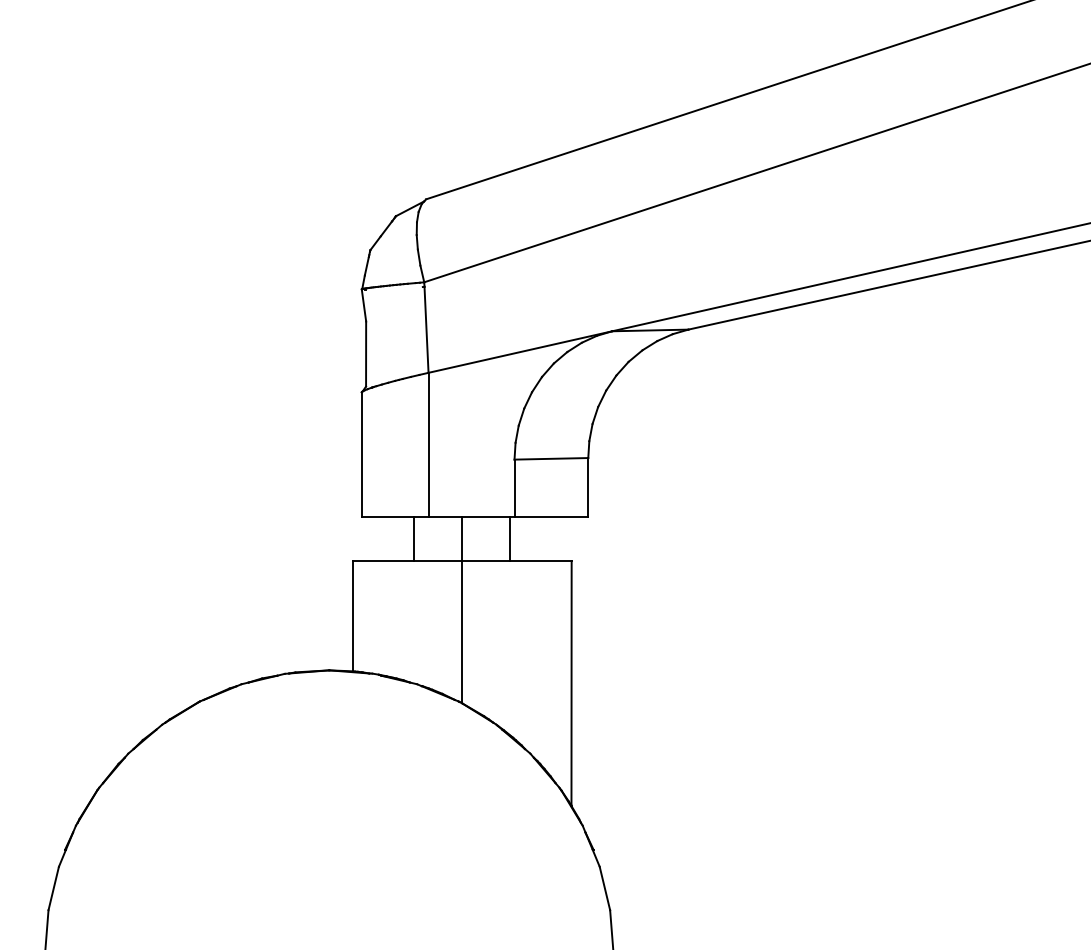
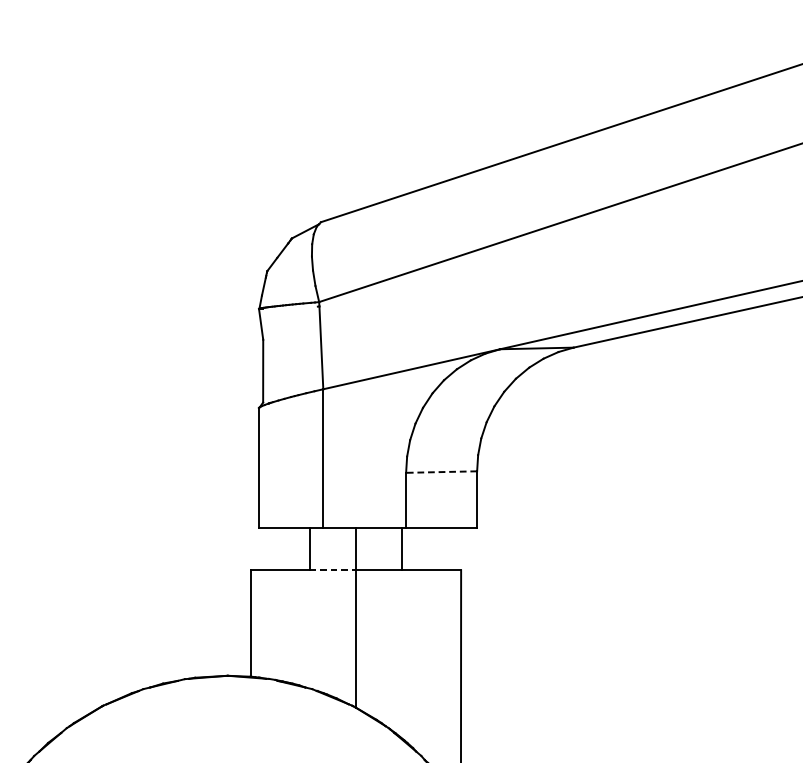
line: (551, 458) -> (441, 471), solid -> dashed
line: (438, 561) -> (332, 570), solid -> dashed

